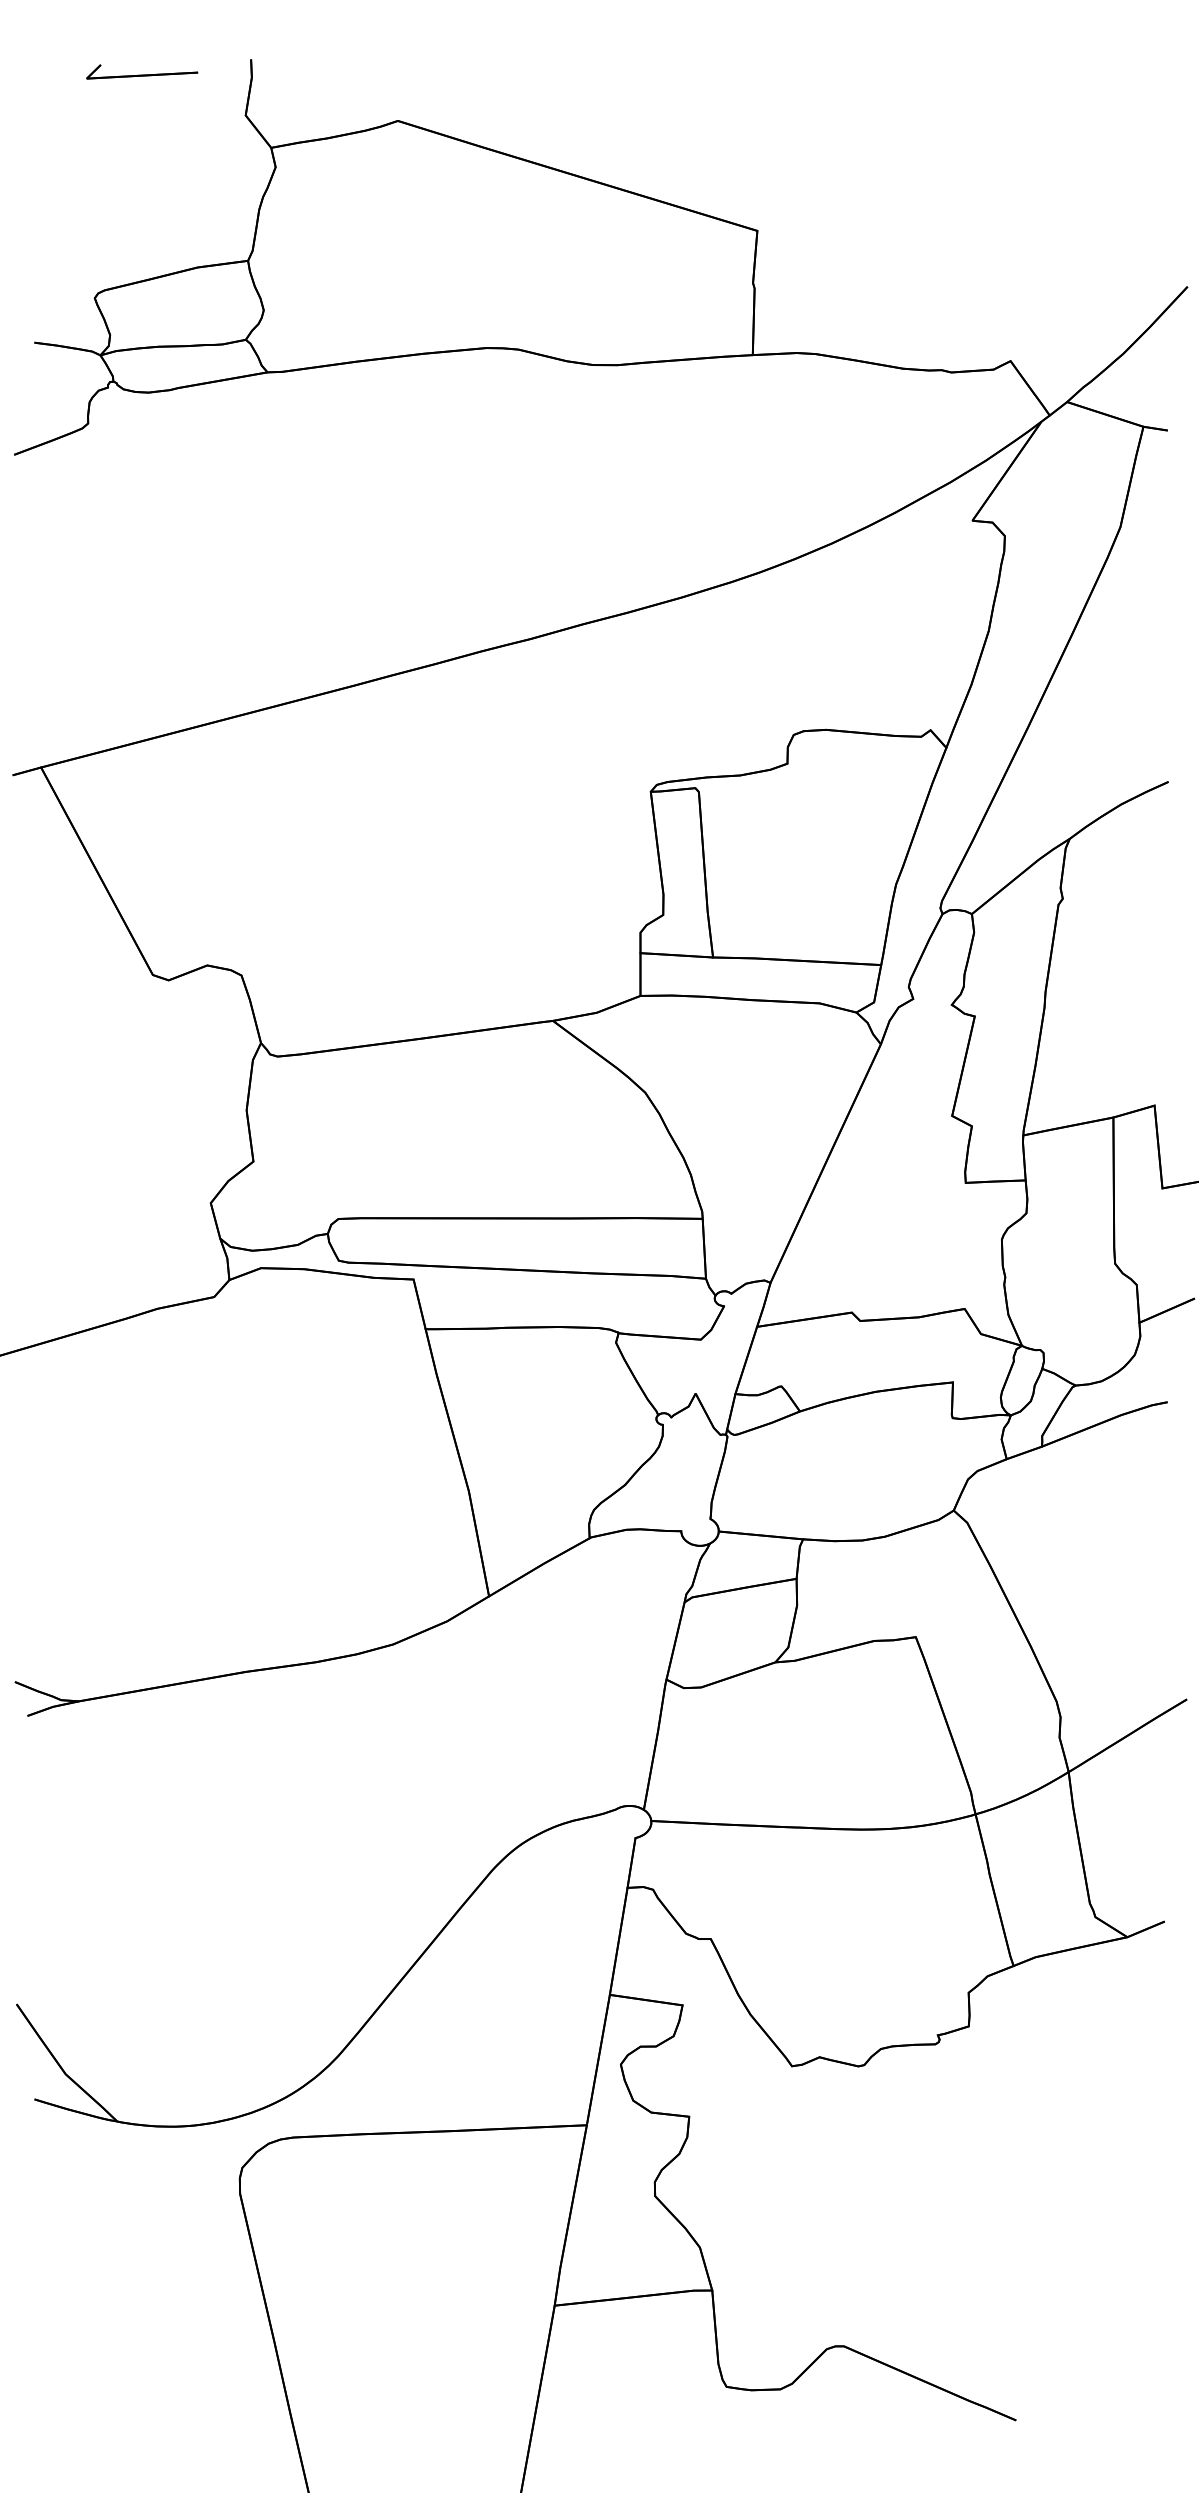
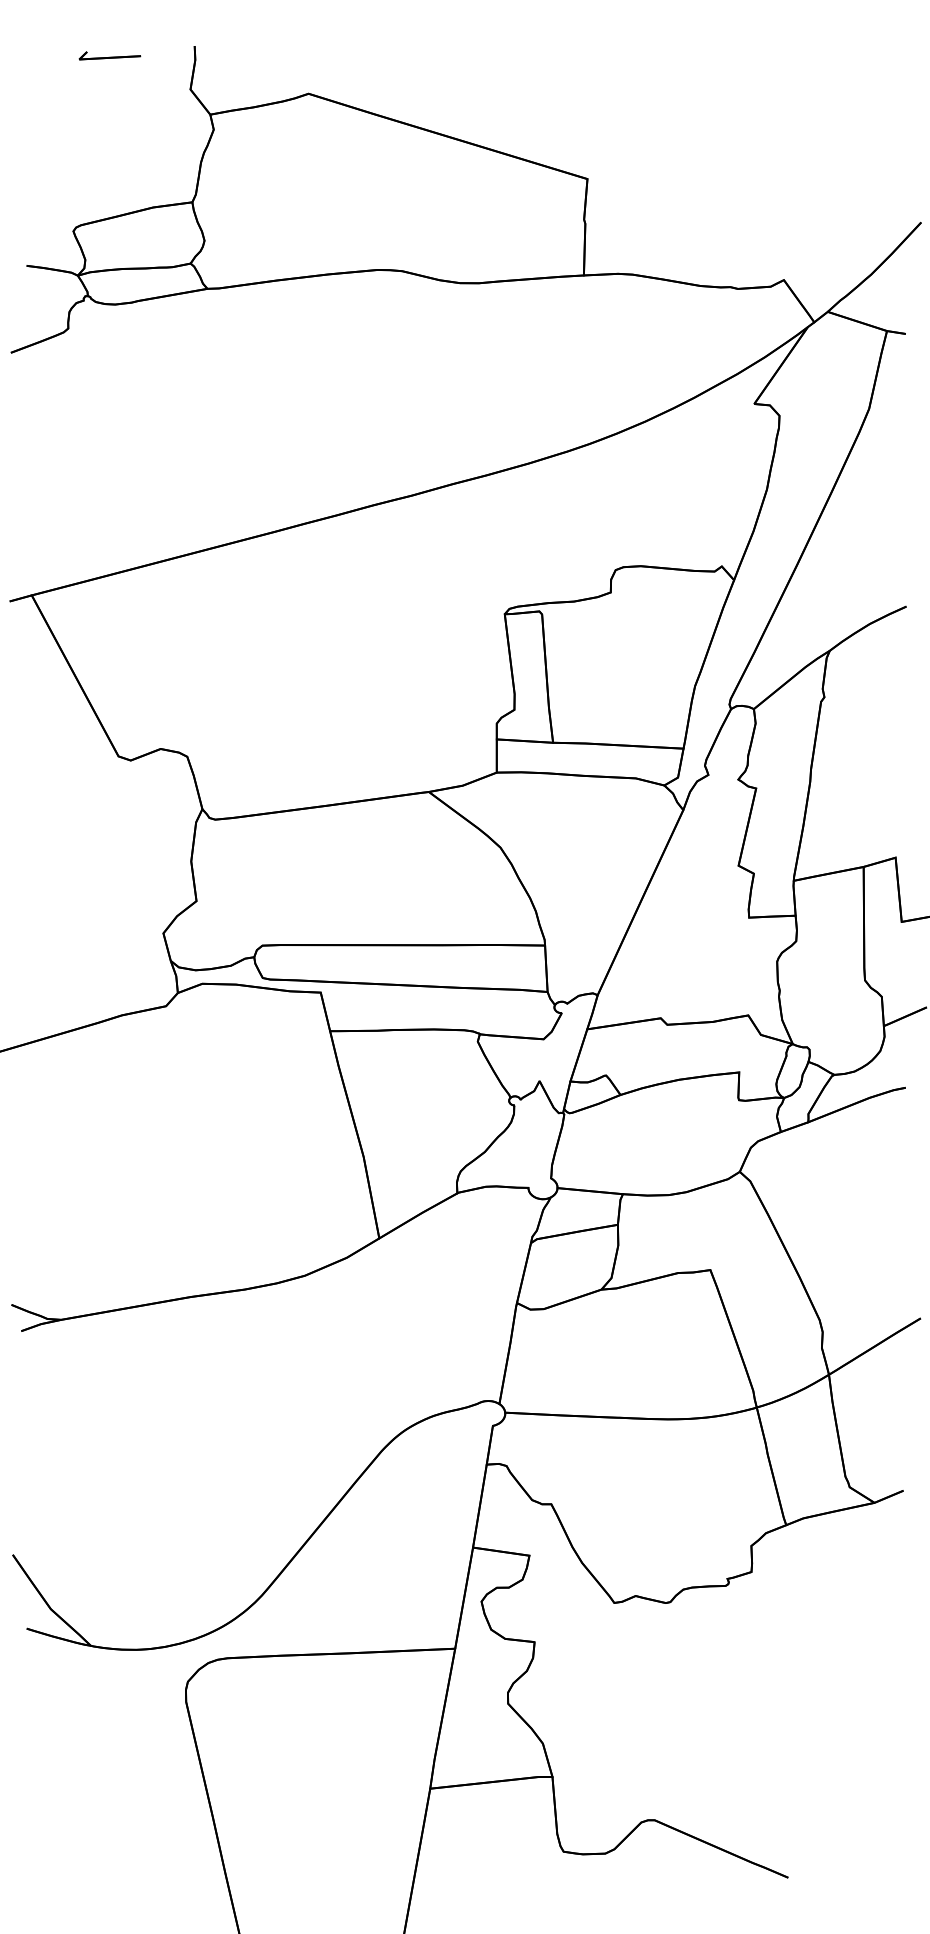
part: (141, 71) -> (109, 55), size x0.71

